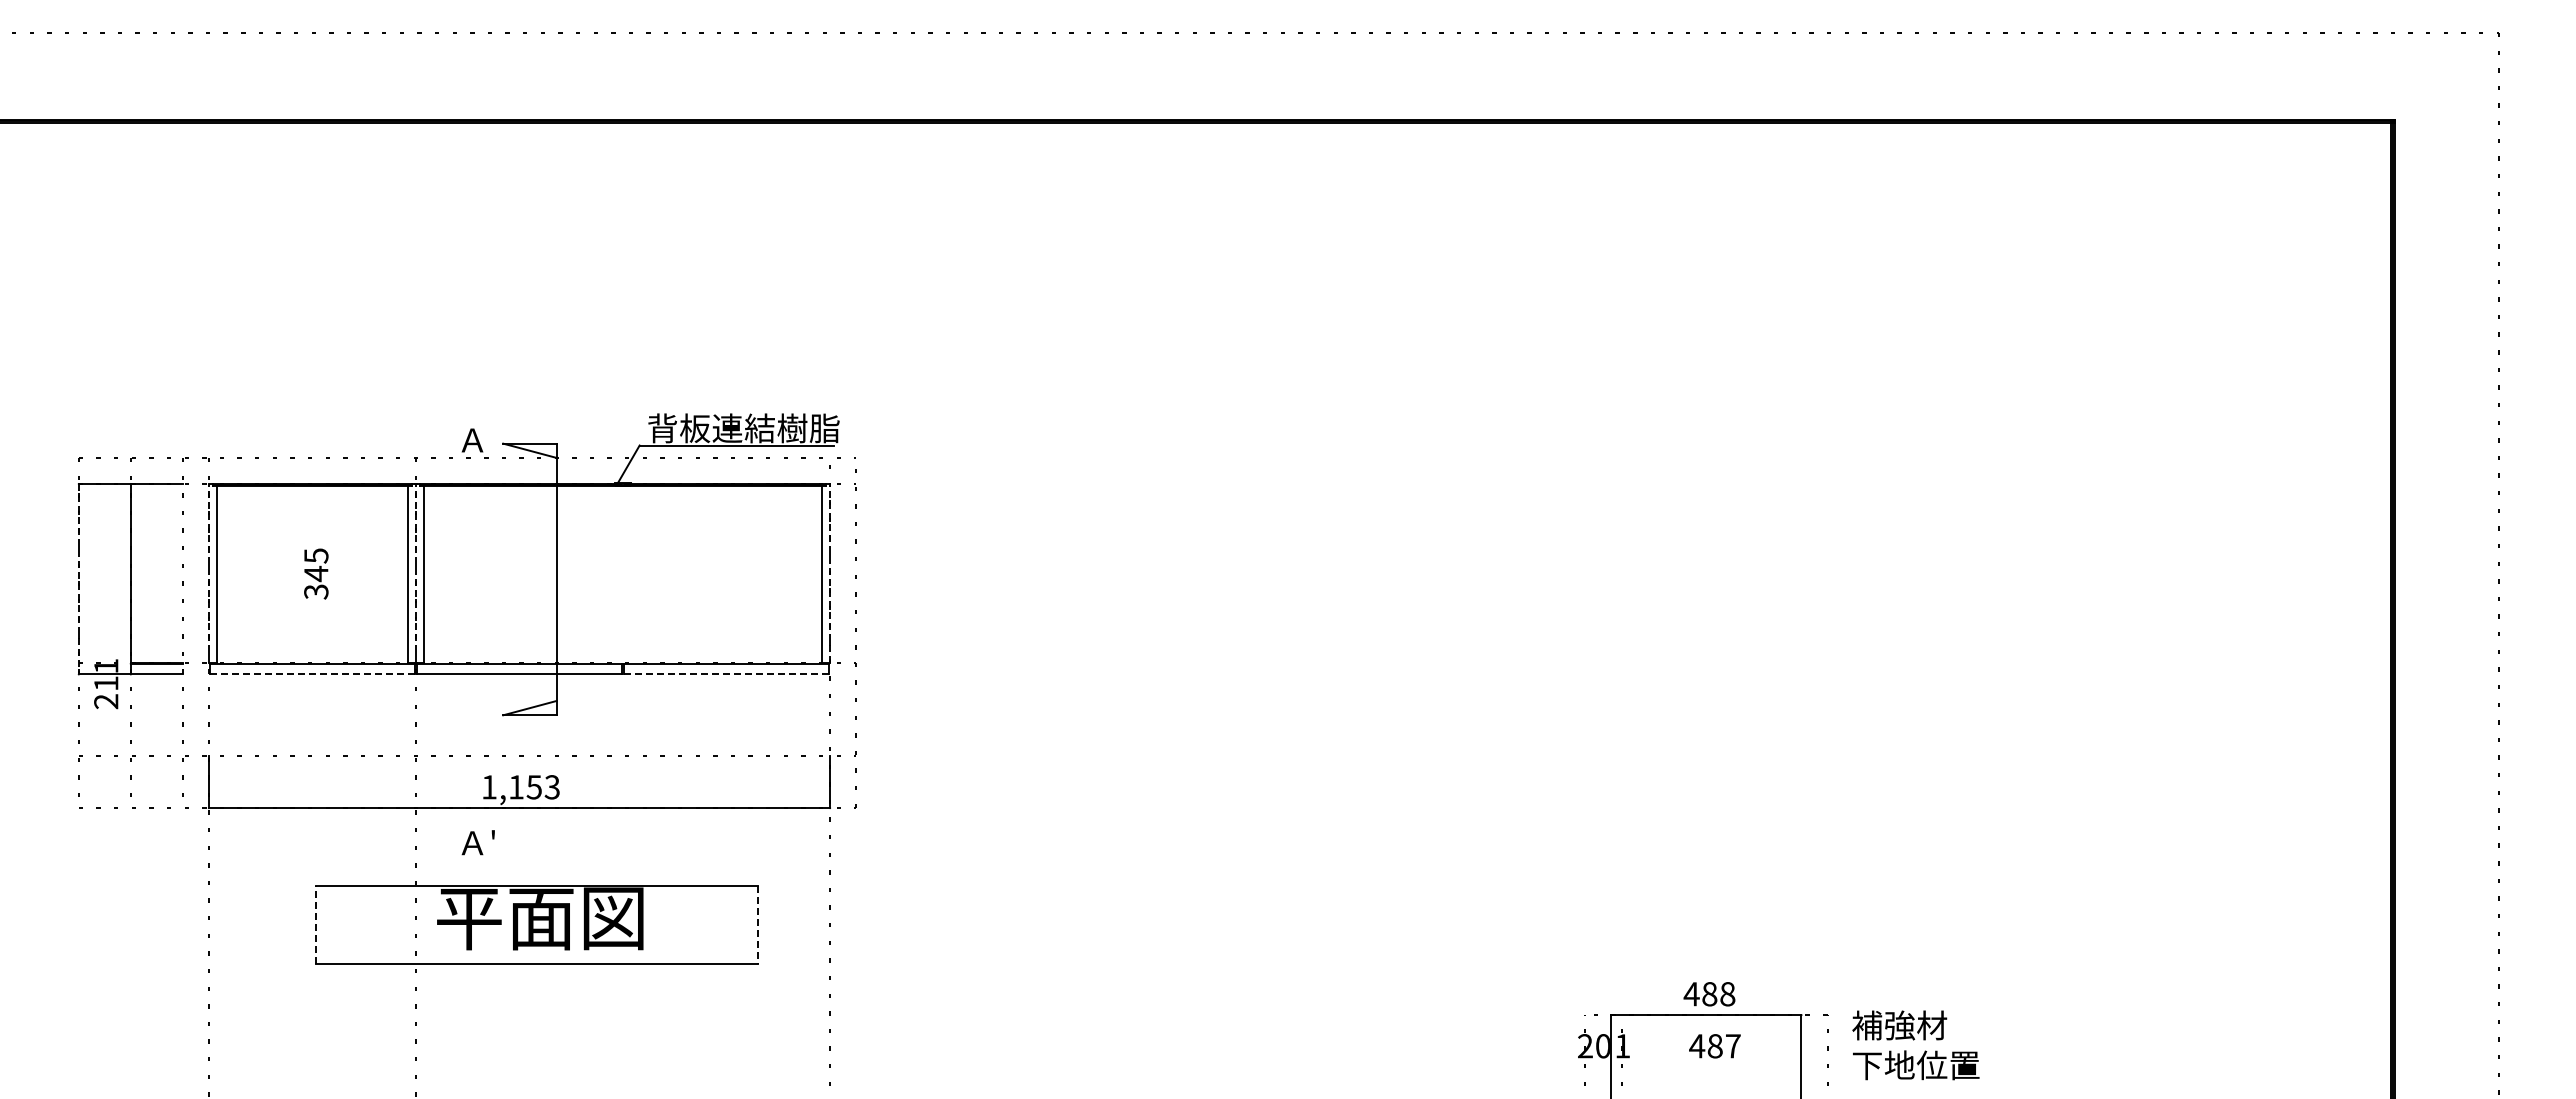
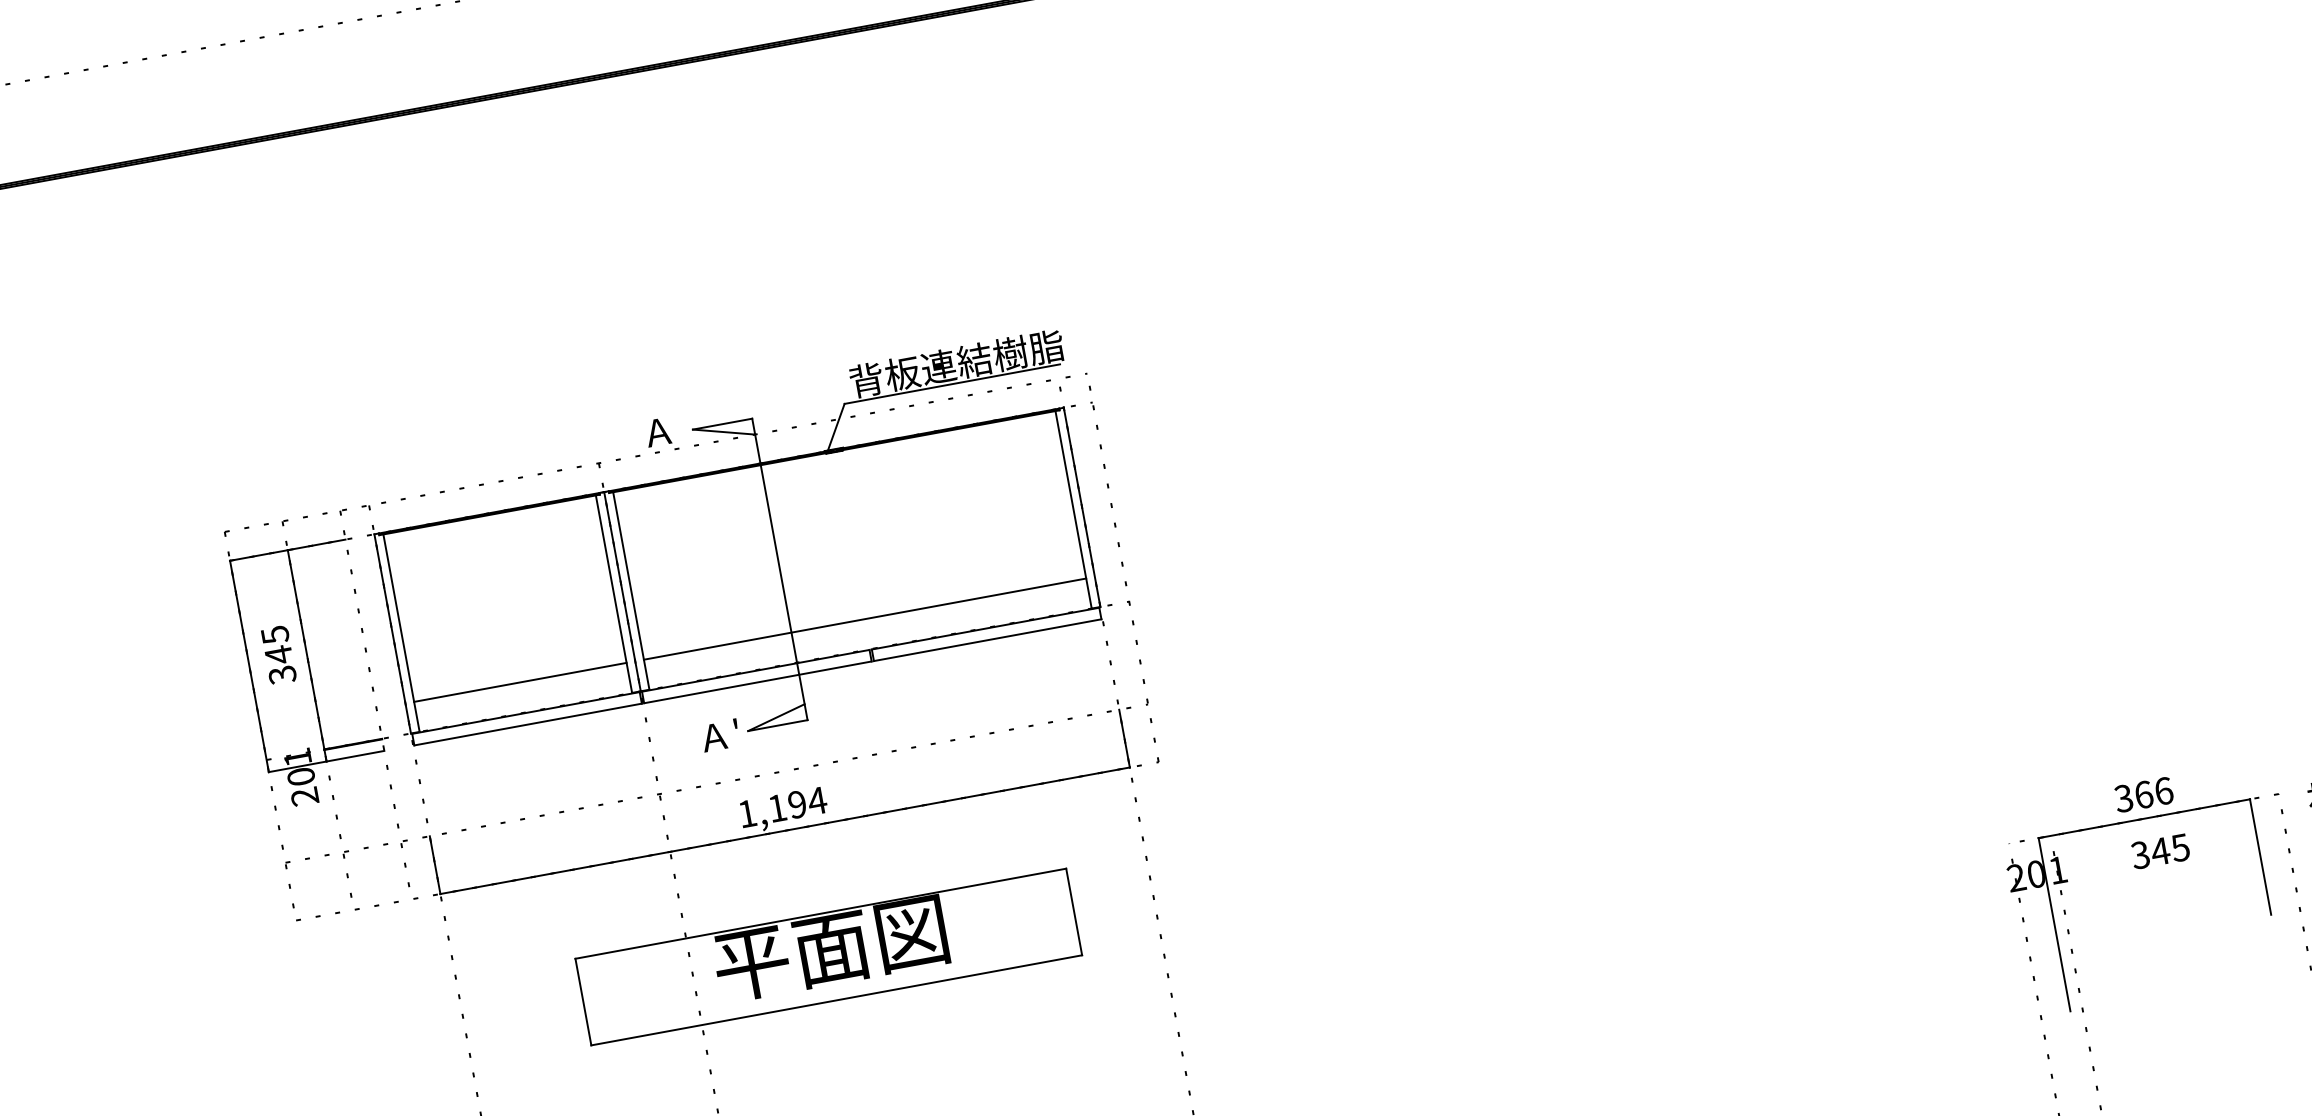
line: (208, 573) -> (392, 633), dashed -> solid
text: (316, 573) -> (279, 654), moved
line: (415, 573) -> (621, 591), dashed -> solid
line: (830, 573) -> (1082, 507), dashed -> solid
line: (78, 579) -> (249, 666), dashed -> solid
line: (312, 636) -> (520, 682), added
line: (622, 636) -> (864, 619), added
line: (311, 674) -> (527, 724), dashed -> solid
line: (726, 674) -> (987, 640), dashed -> solid
text: (106, 683) -> (301, 776), 21 -> 20
text: (543, 787) -> (807, 802), 1,153 -> 1,194
text: (477, 842) -> (719, 735), moved
line: (316, 924) -> (583, 1001), dashed -> solid
line: (758, 925) -> (1074, 912), dashed -> solid
text: (1709, 994) -> (2143, 795), 488 -> 366
text: (1714, 1046) -> (2159, 851), 487 -> 345

